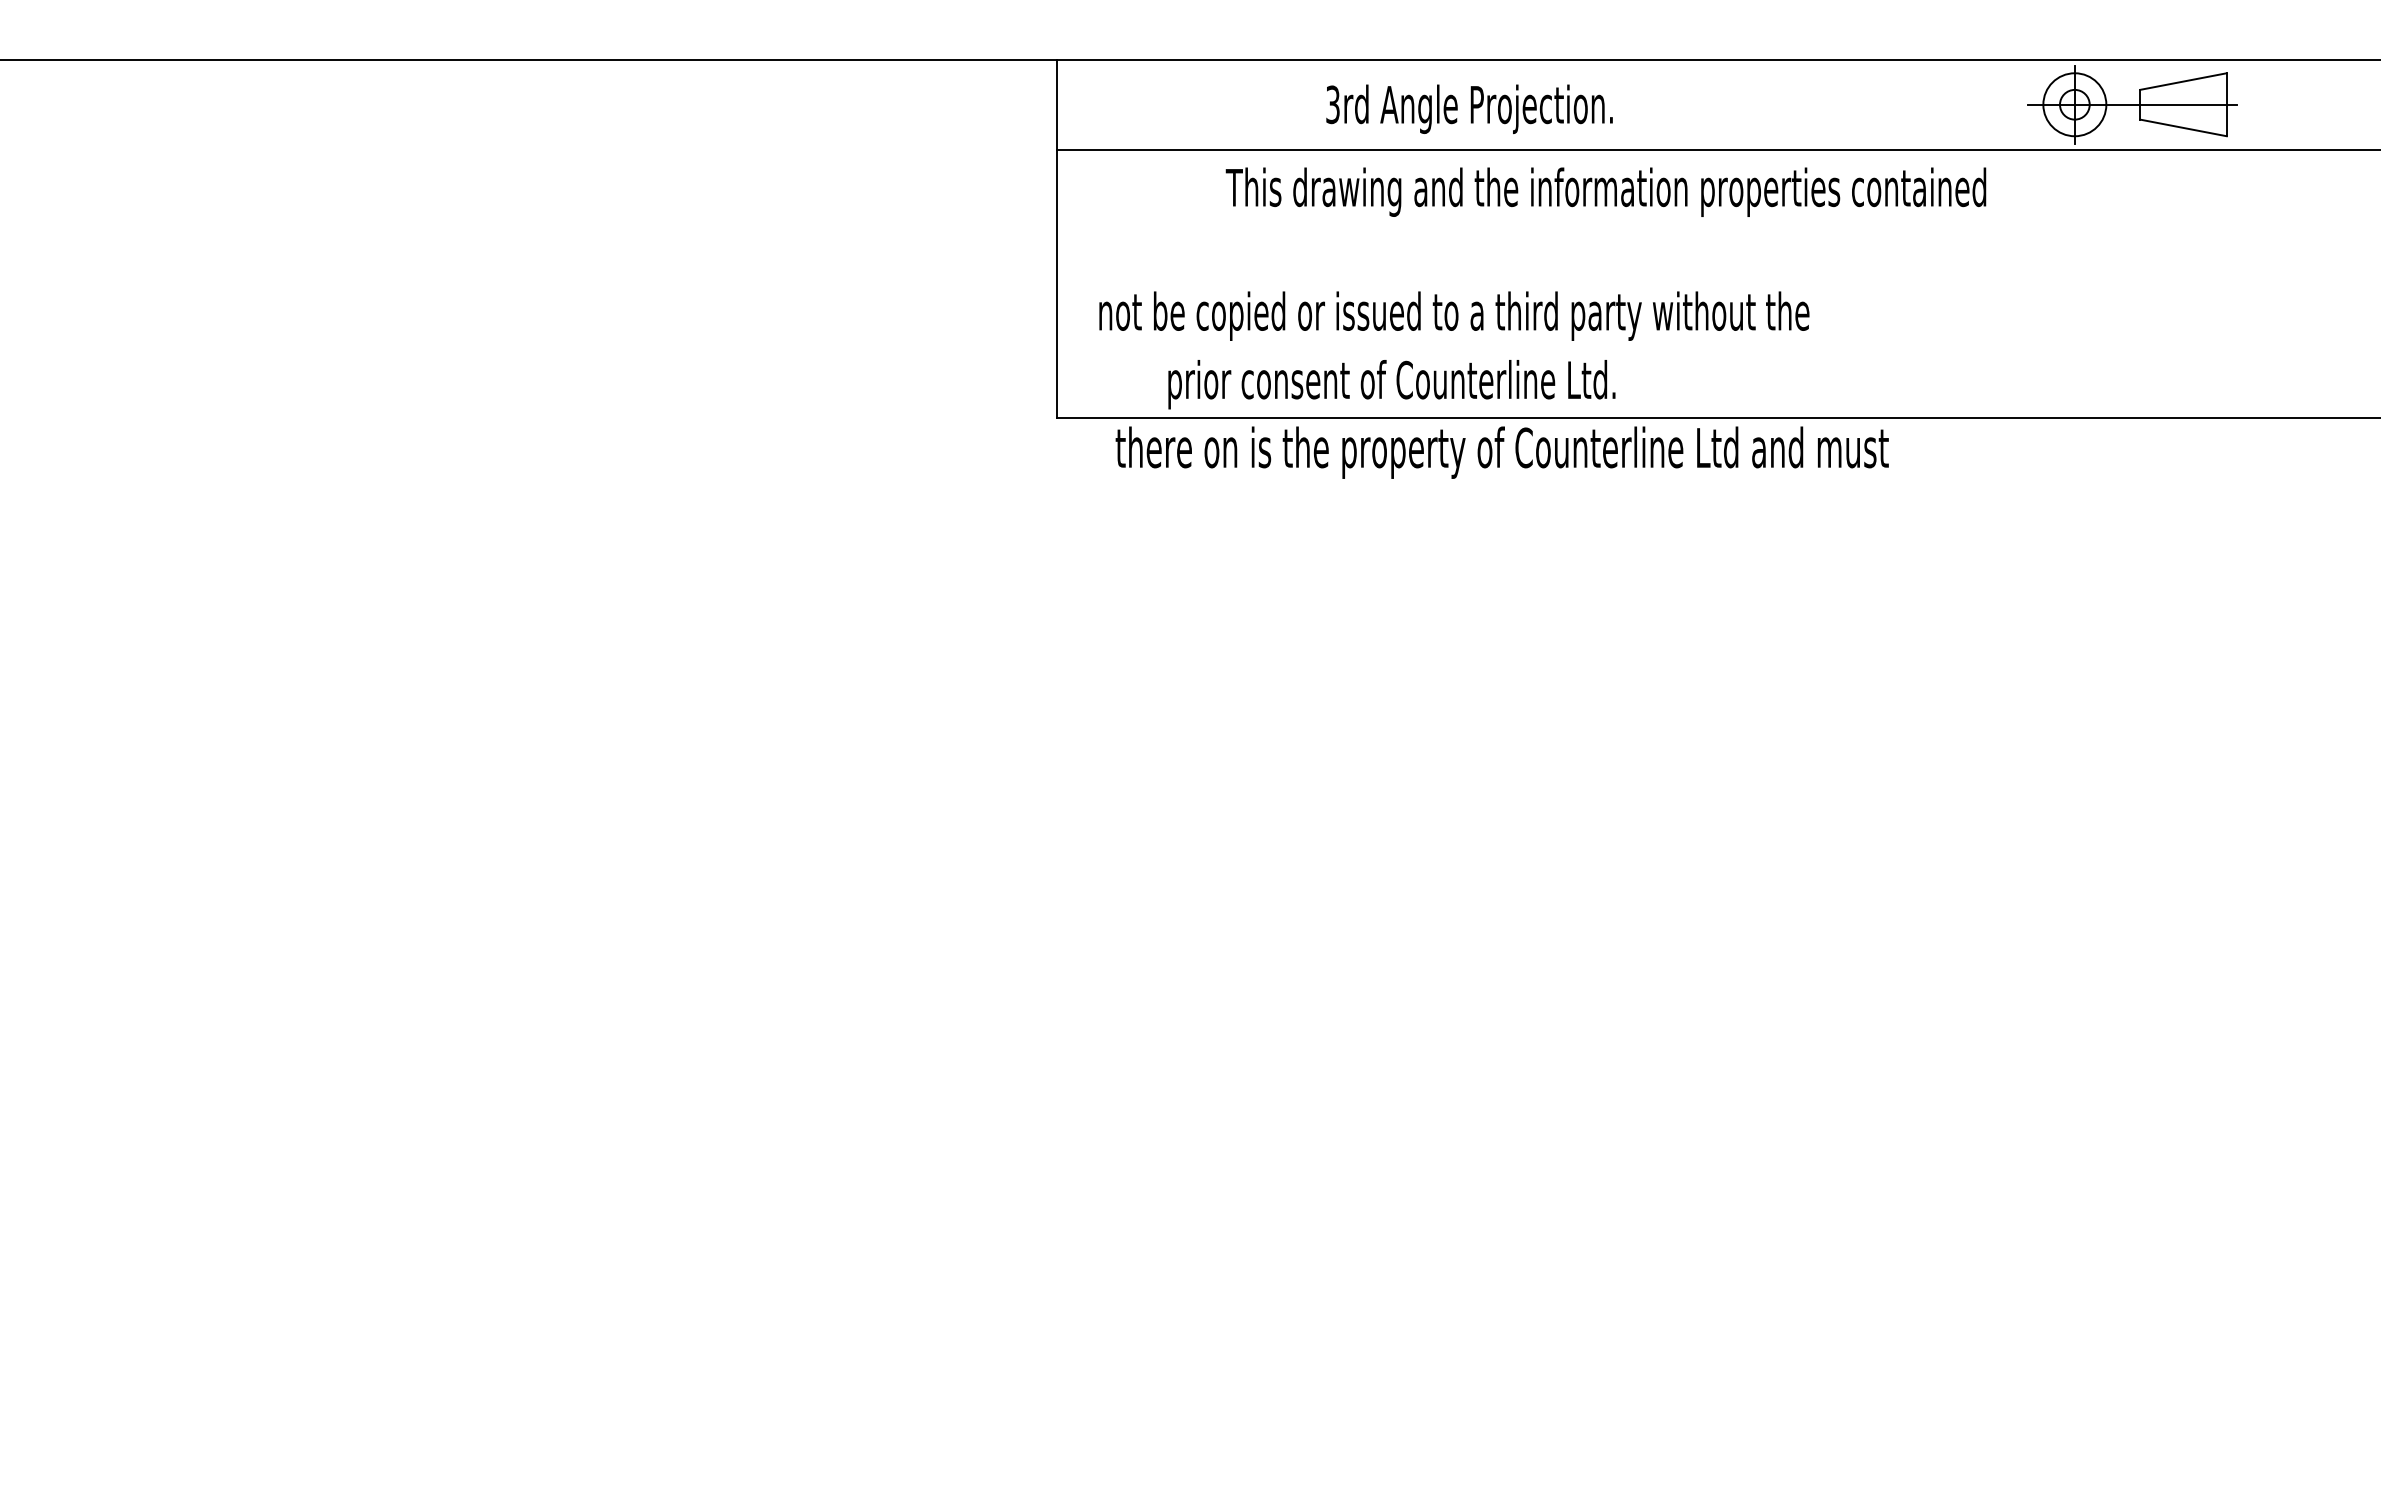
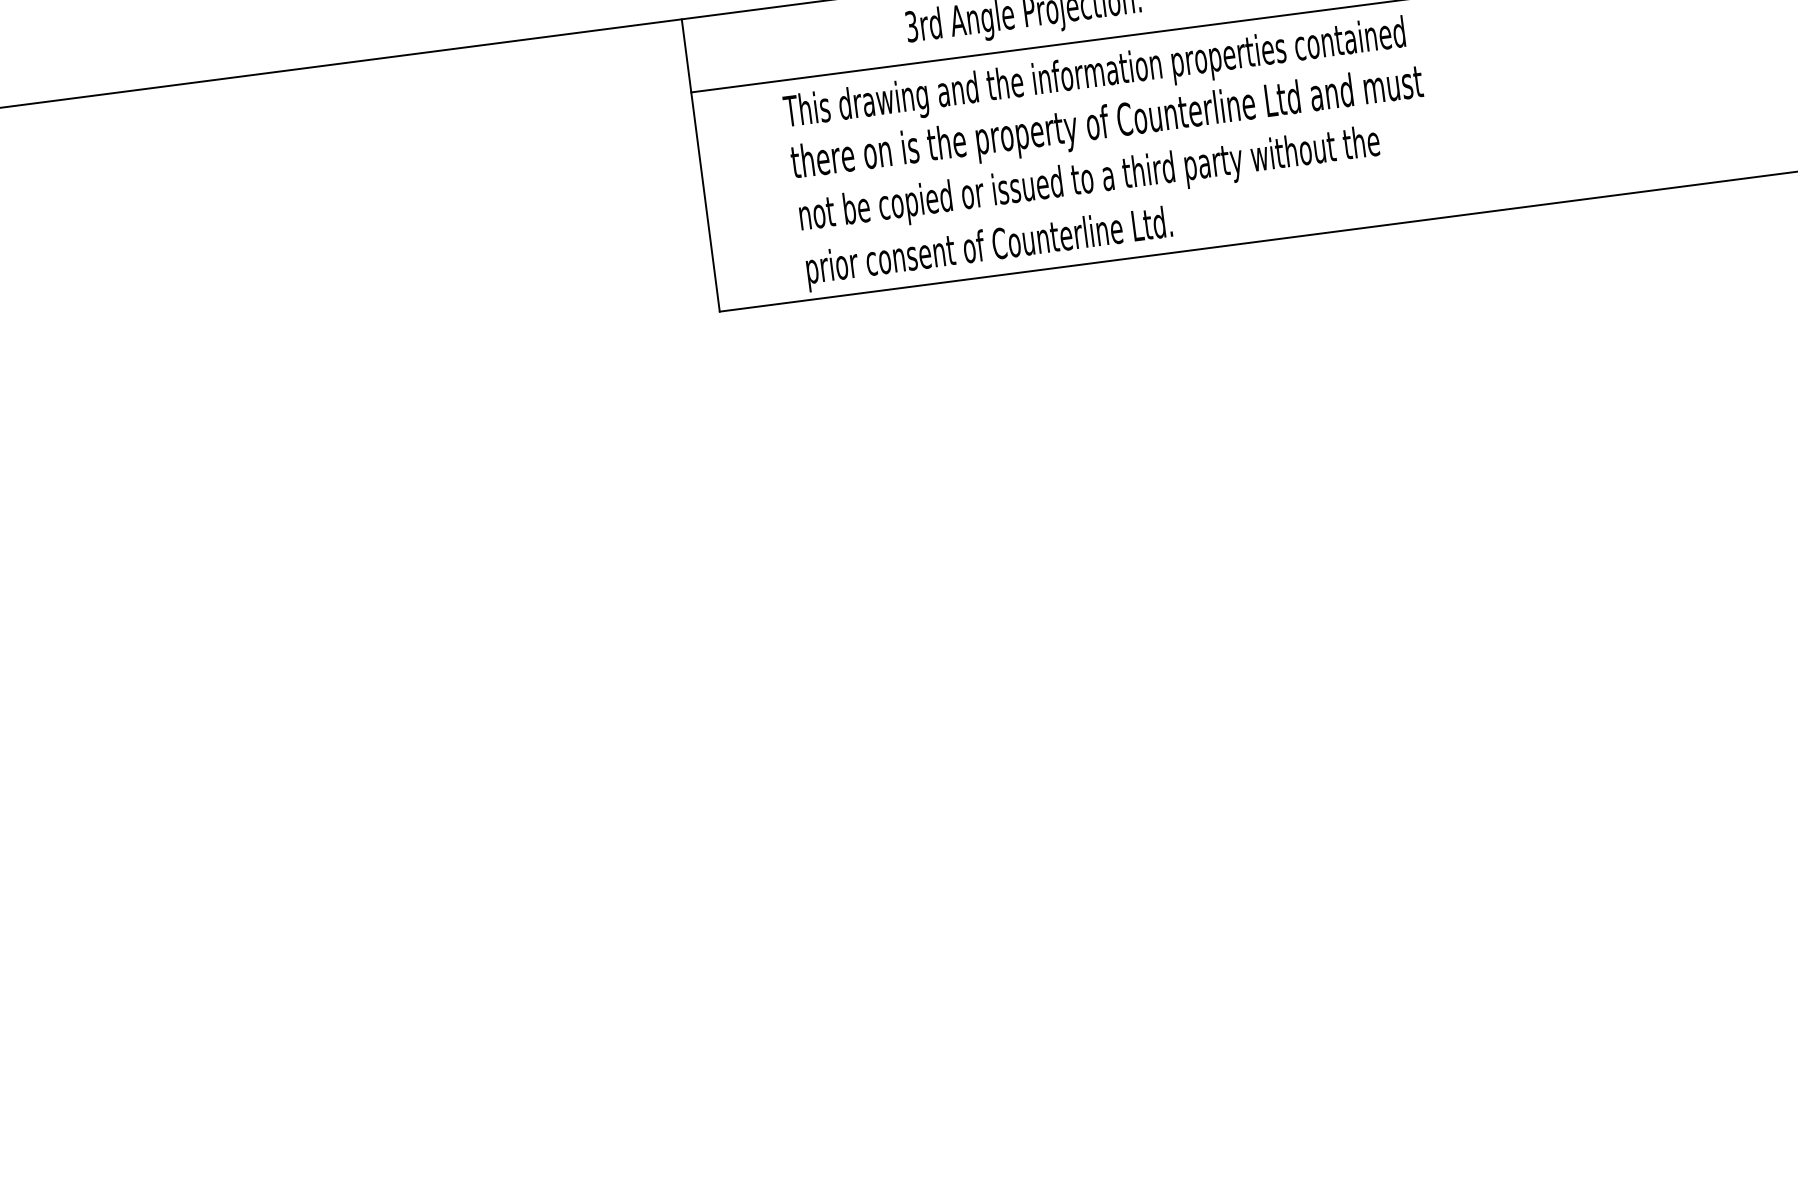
text: (1605, 191) -> (1094, 74), moved
text: (1454, 315) -> (1089, 180), moved
text: (1501, 452) -> (1106, 125), moved

